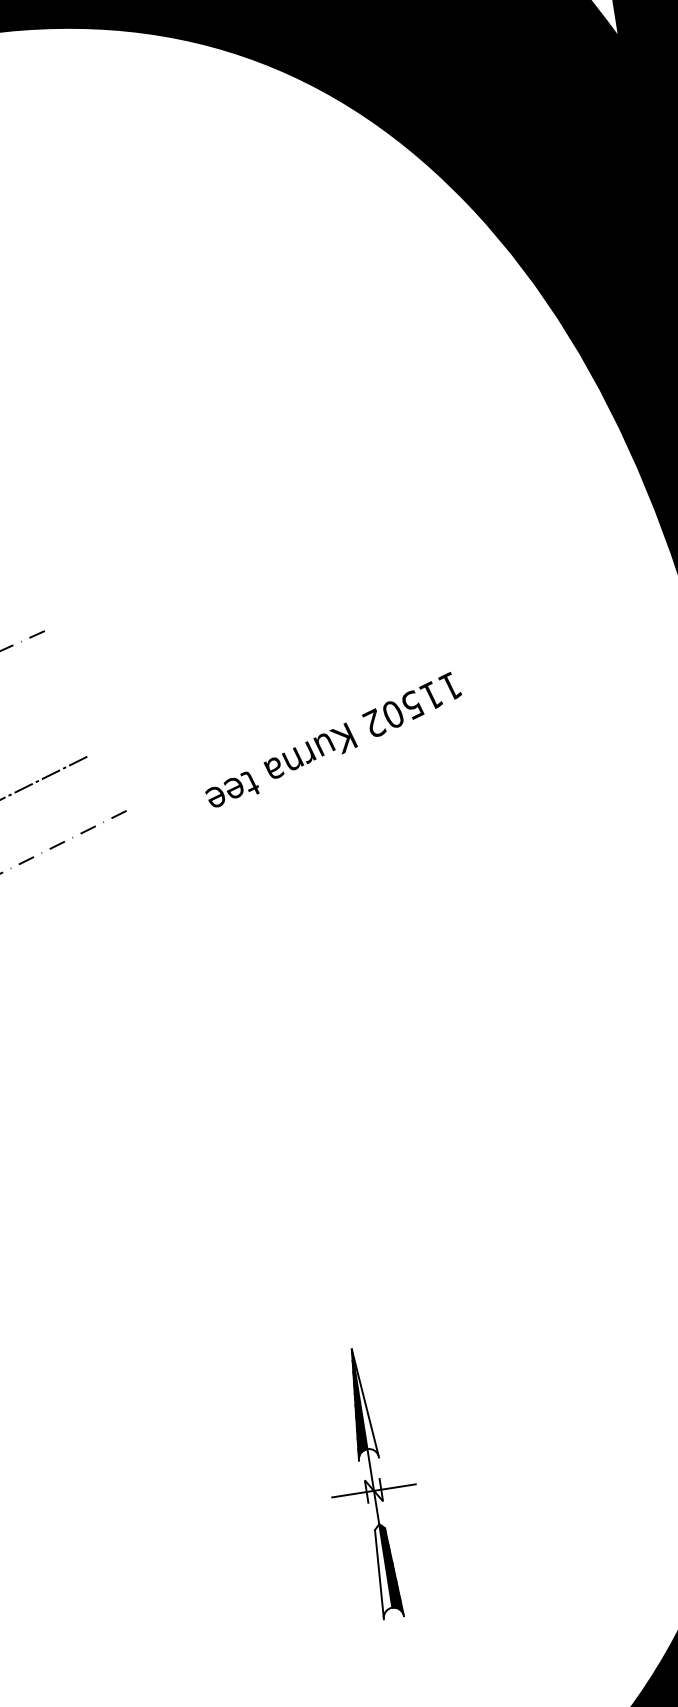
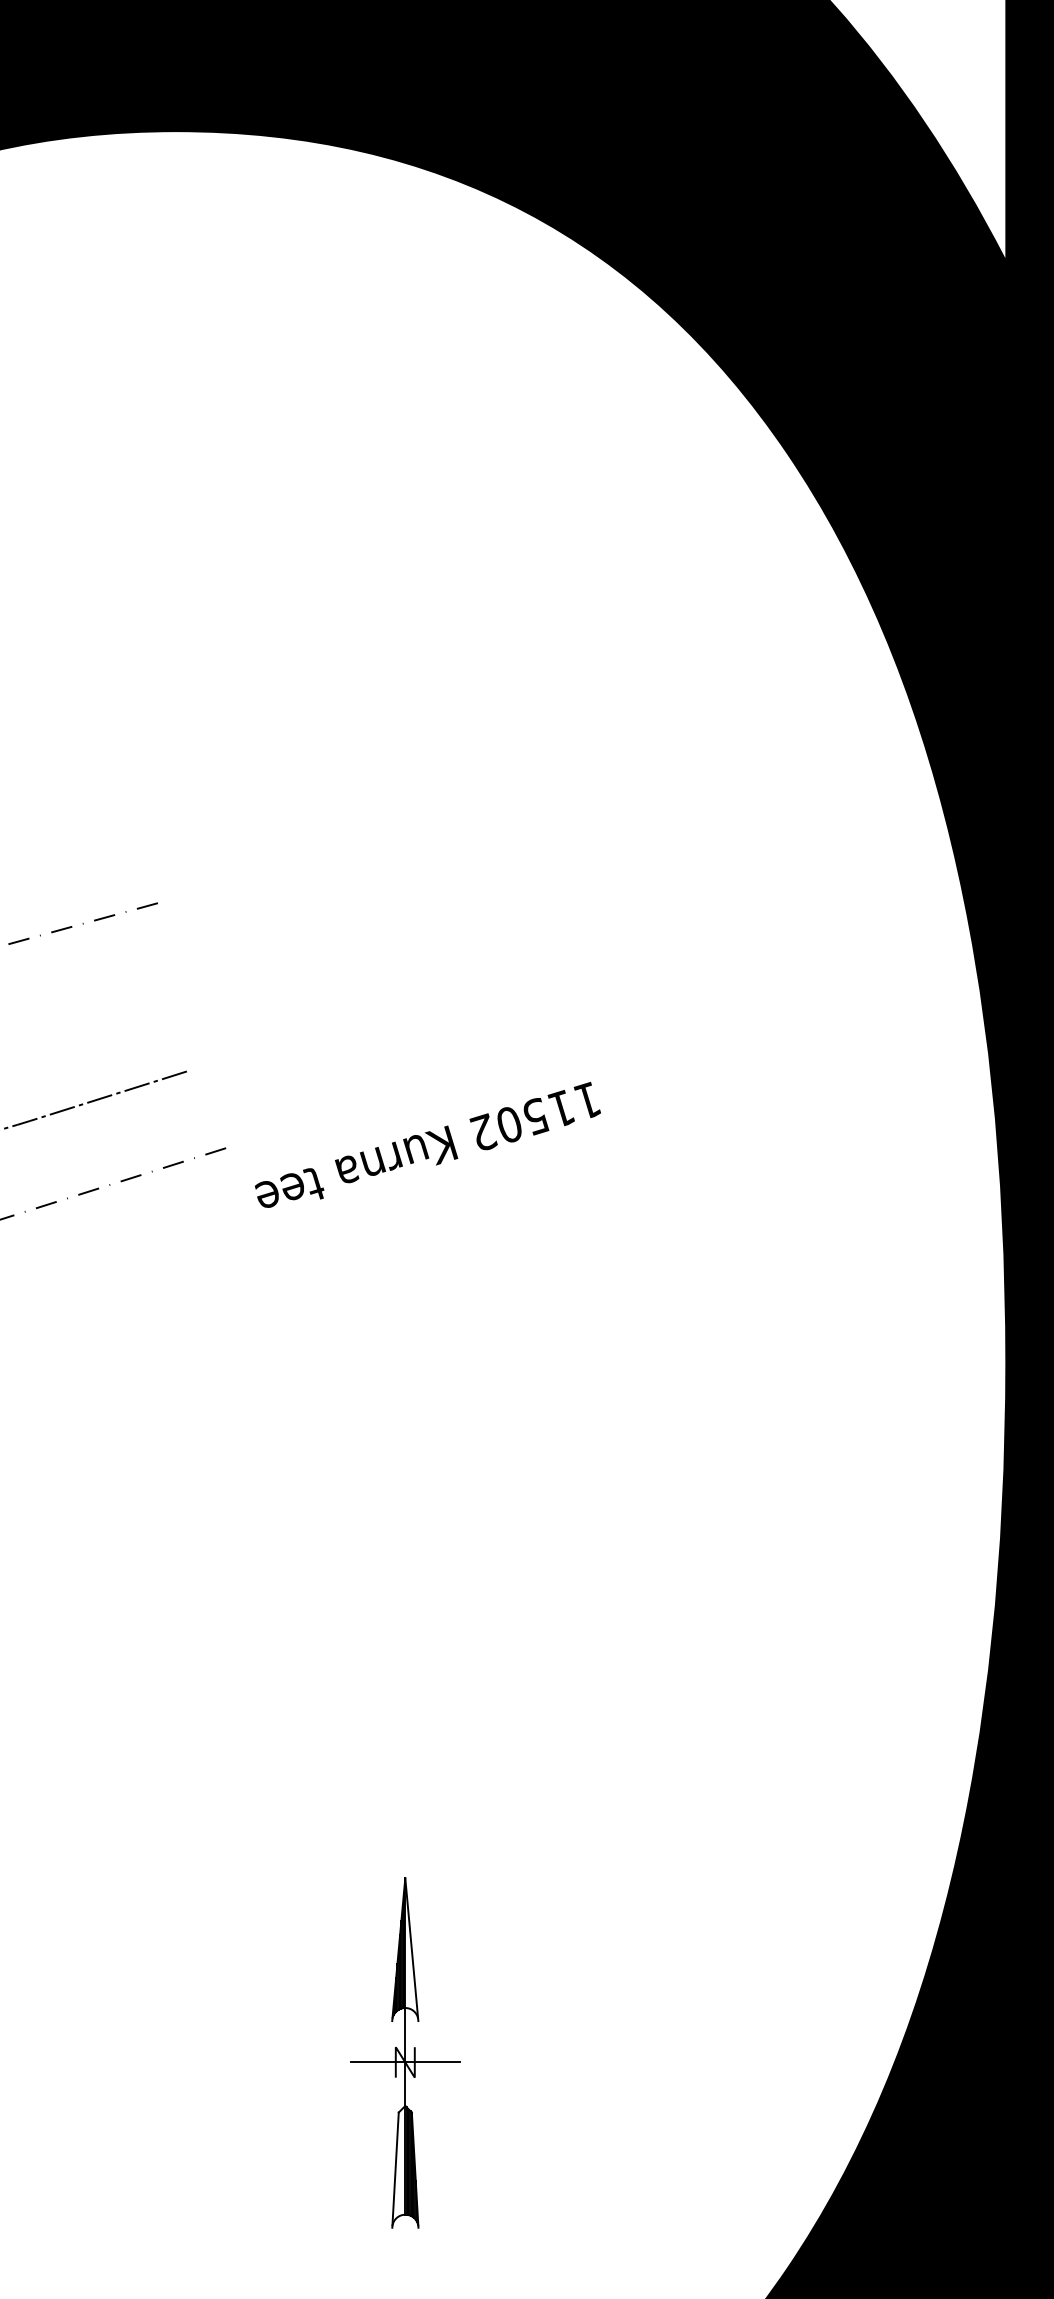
text: (332, 739) -> (427, 1144), moved

